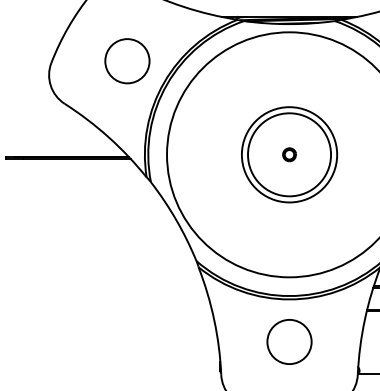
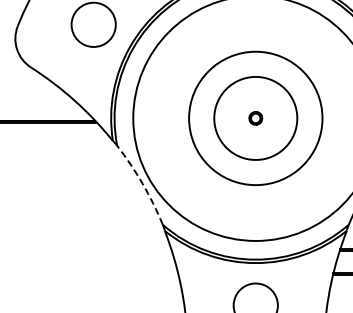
circle: (289, 154) -> (255, 118), size x1.4
arc: (176, 220) -> (142, 184), solid -> dashed

